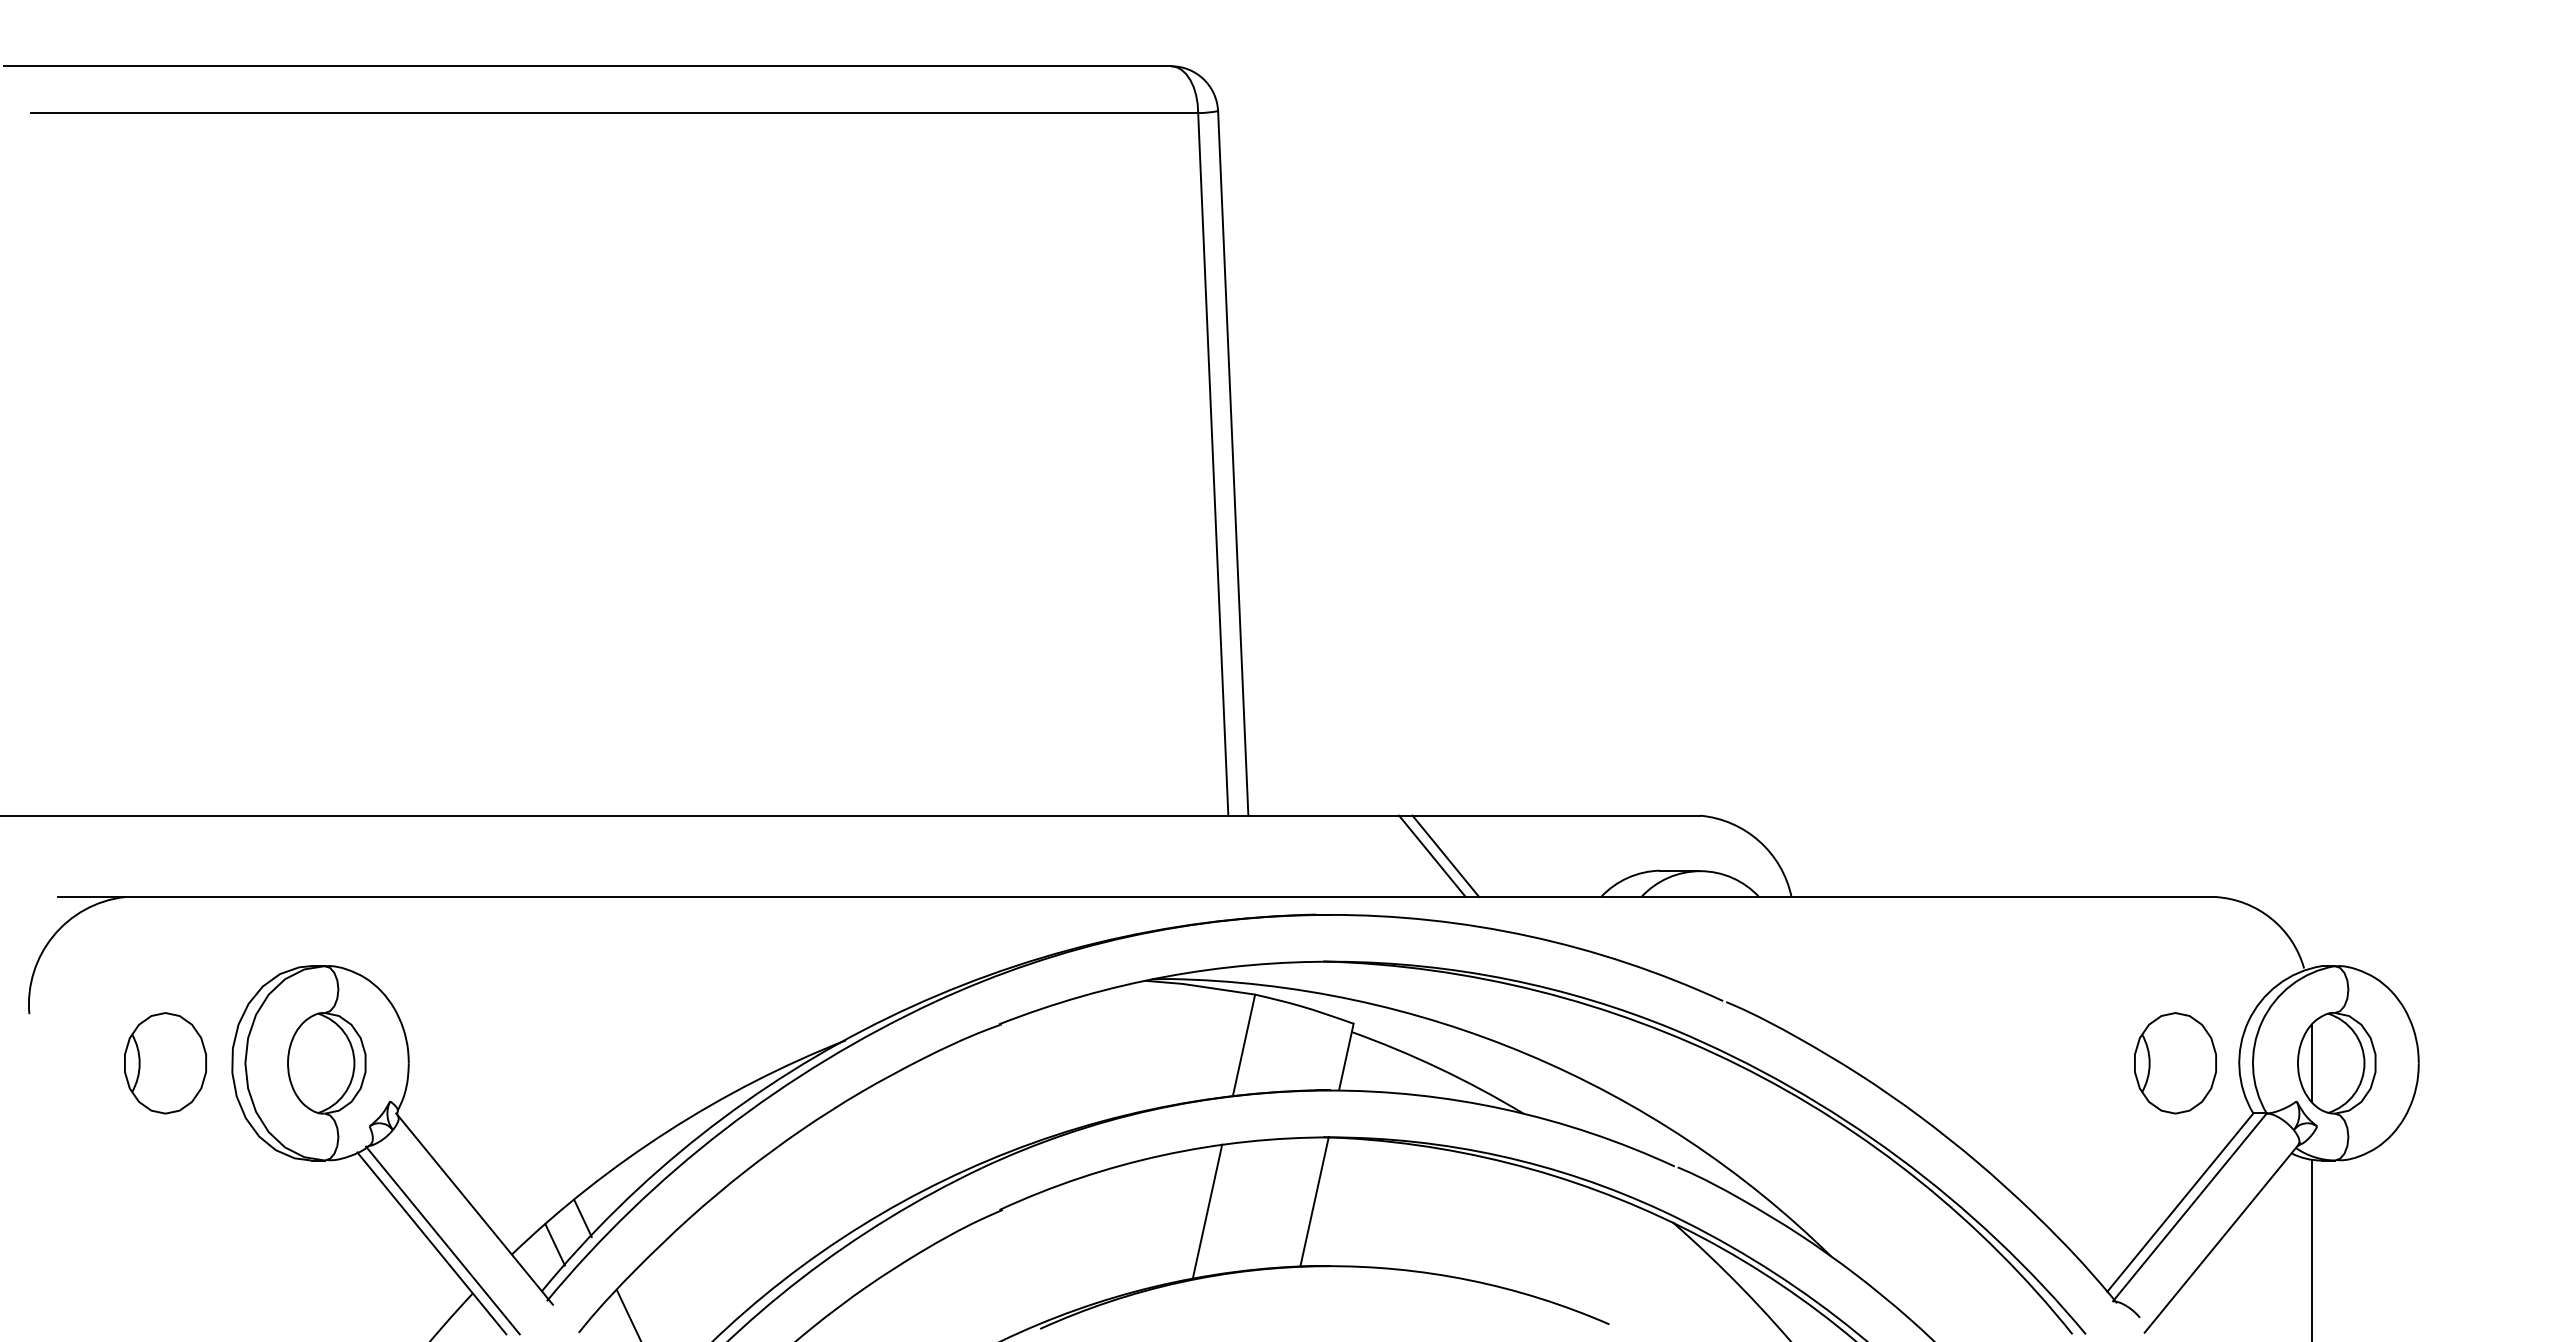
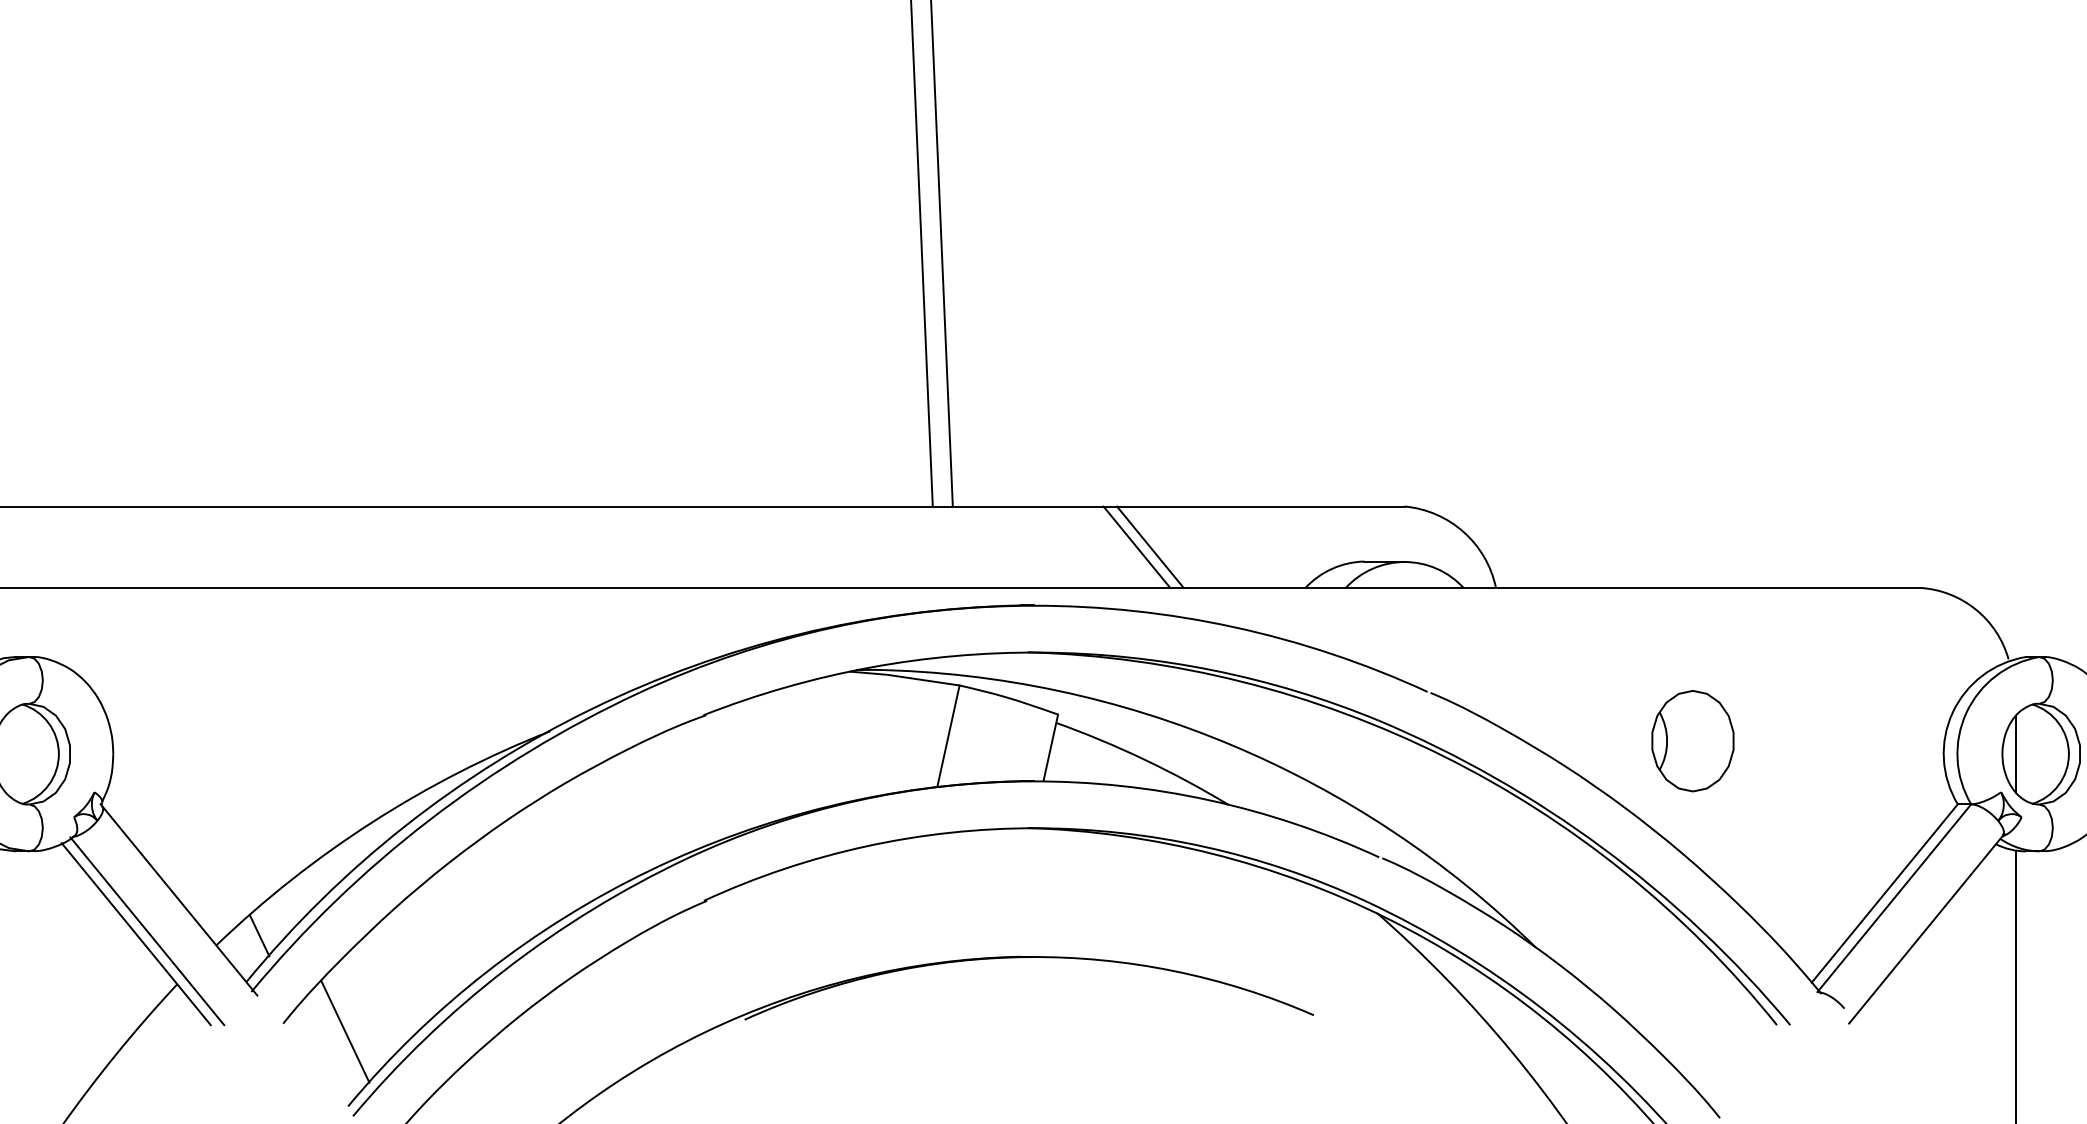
part: (2175, 1063) -> (1692, 741), moved
line: (1314, 1201) -> (1018, 892), removed
line: (1207, 1210) -> (911, 901), removed
line: (582, 1218) -> (286, 909), removed

